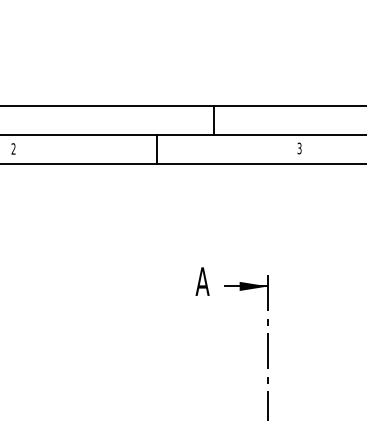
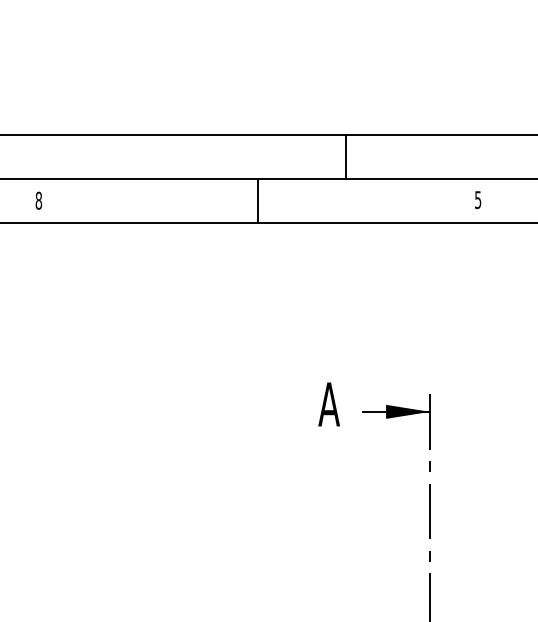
text: (299, 147) -> (477, 198), 3 -> 5
text: (13, 148) -> (38, 199), 2 -> 8

